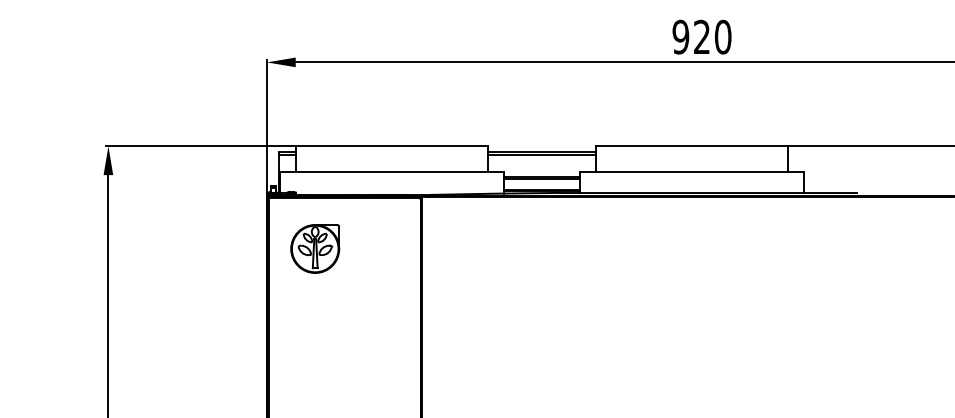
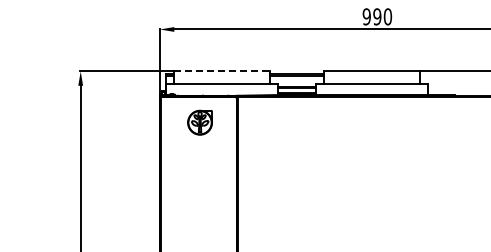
text: (702, 36) -> (377, 16), 920 -> 990
line: (392, 146) -> (222, 71), solid -> dashed
part: (314, 248) -> (199, 122), moved

